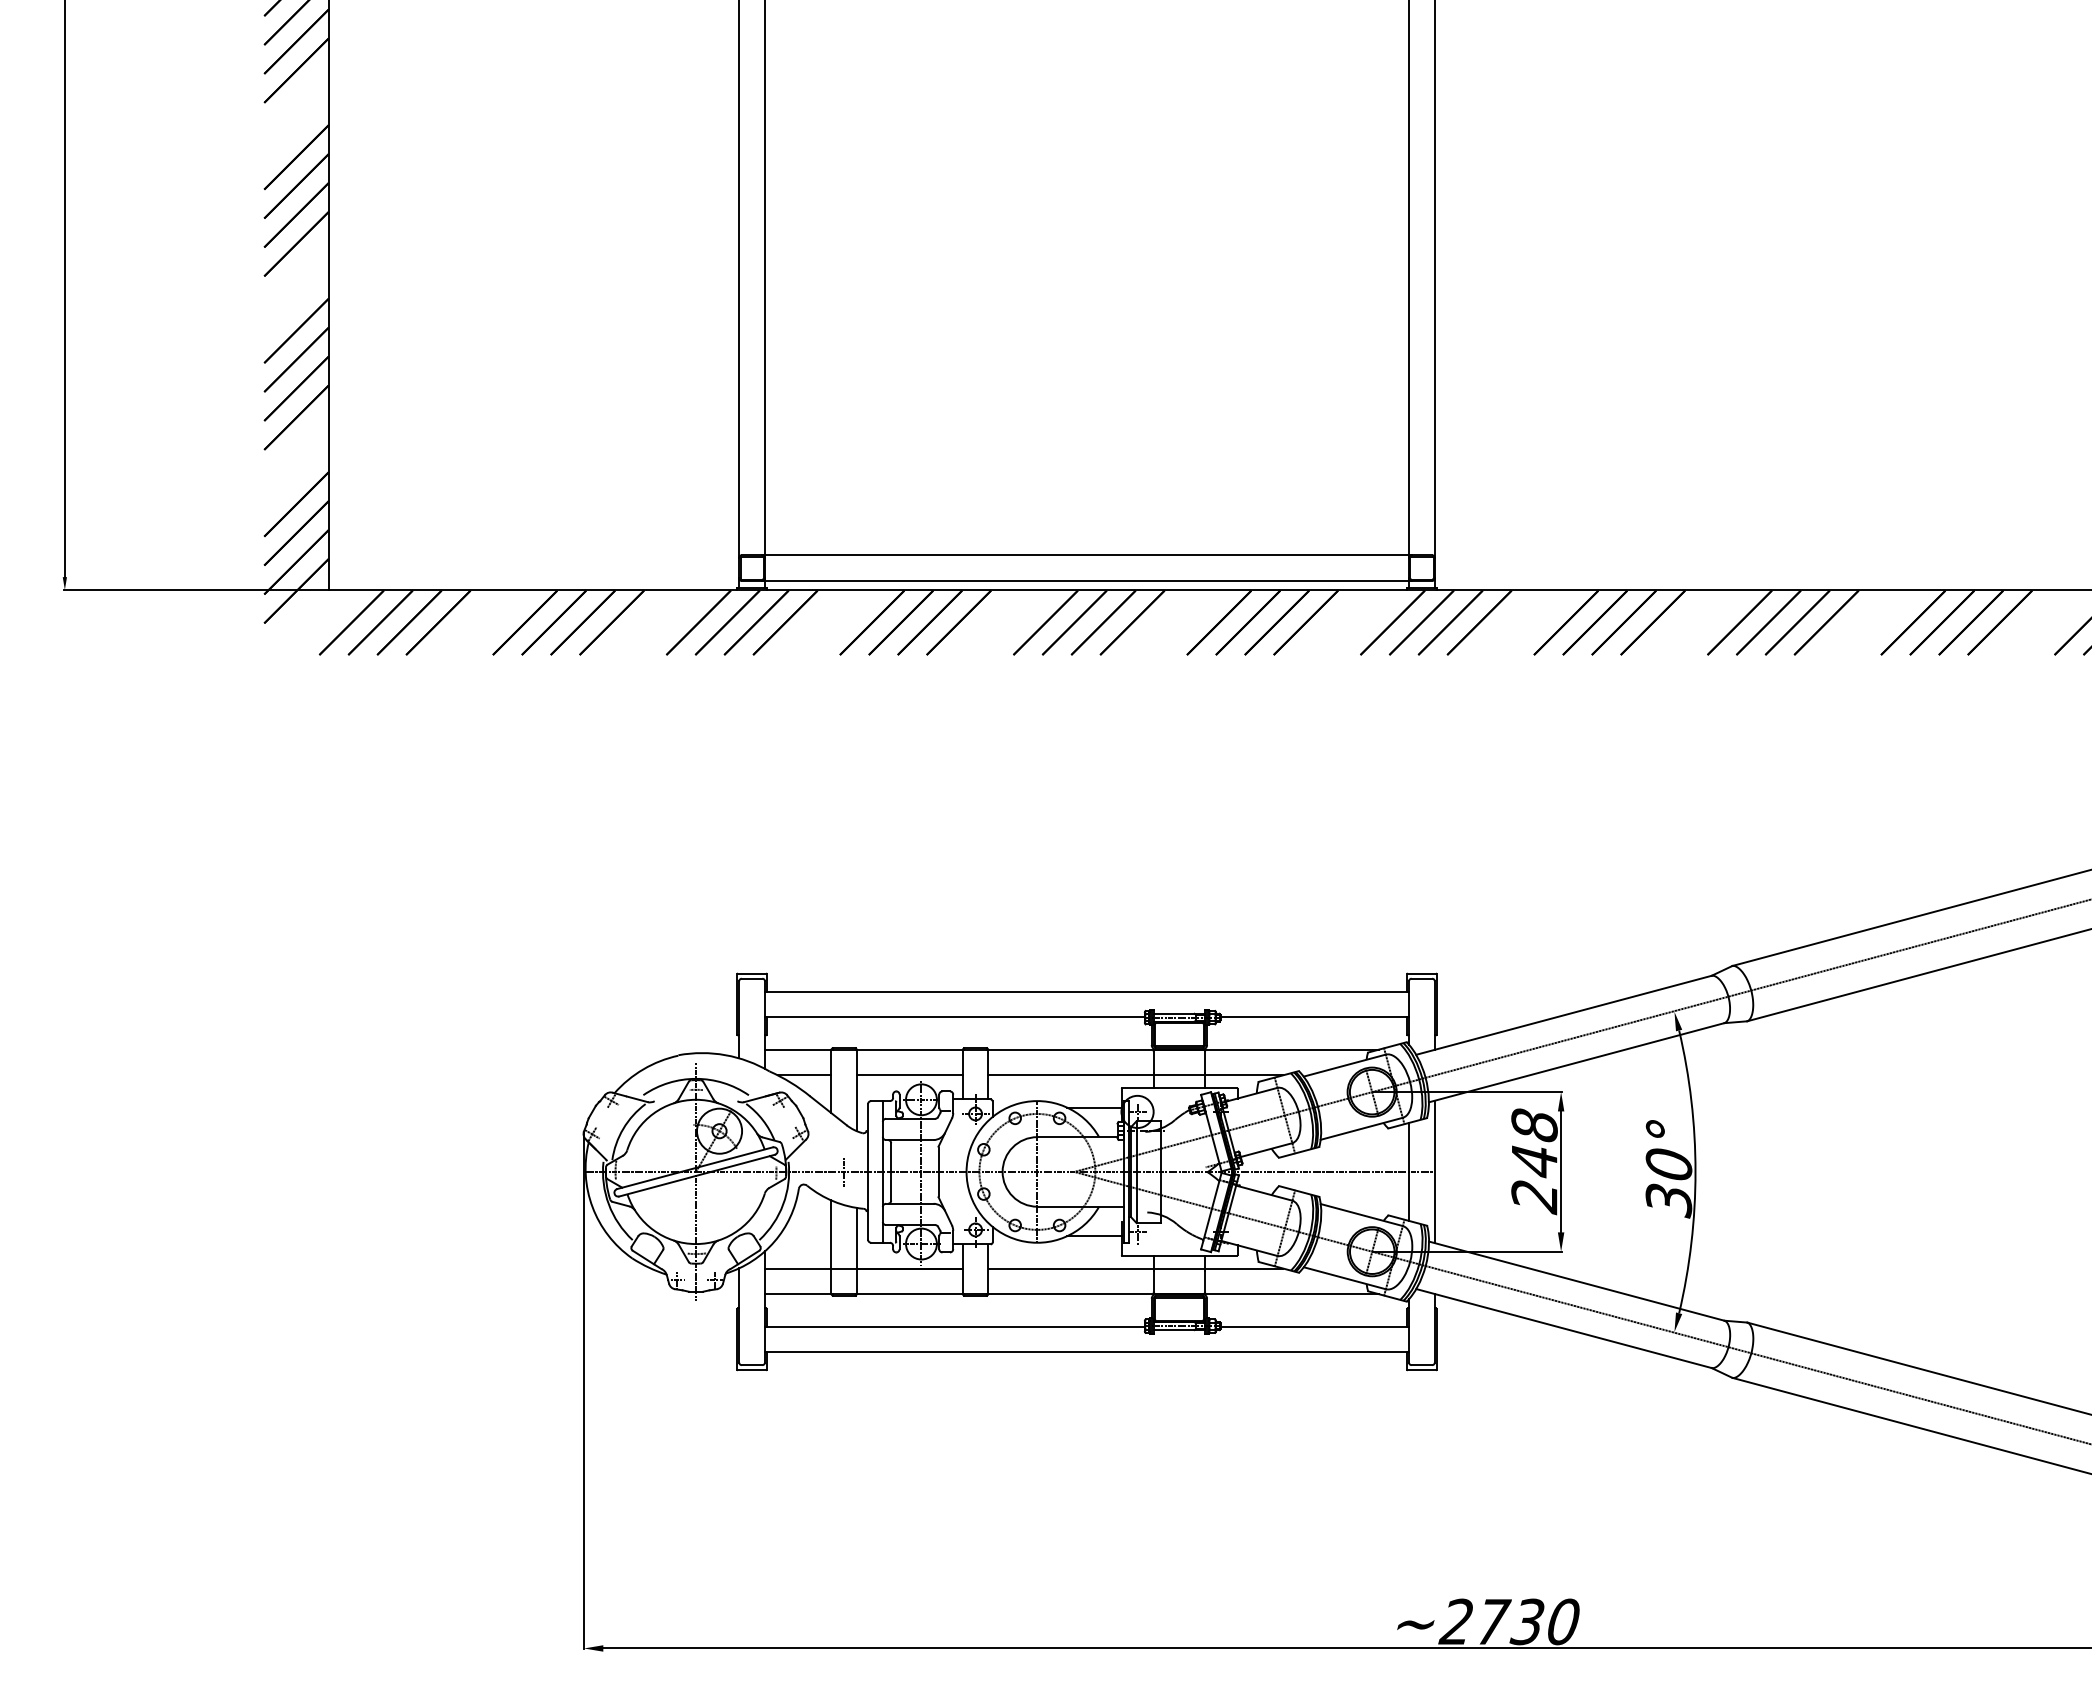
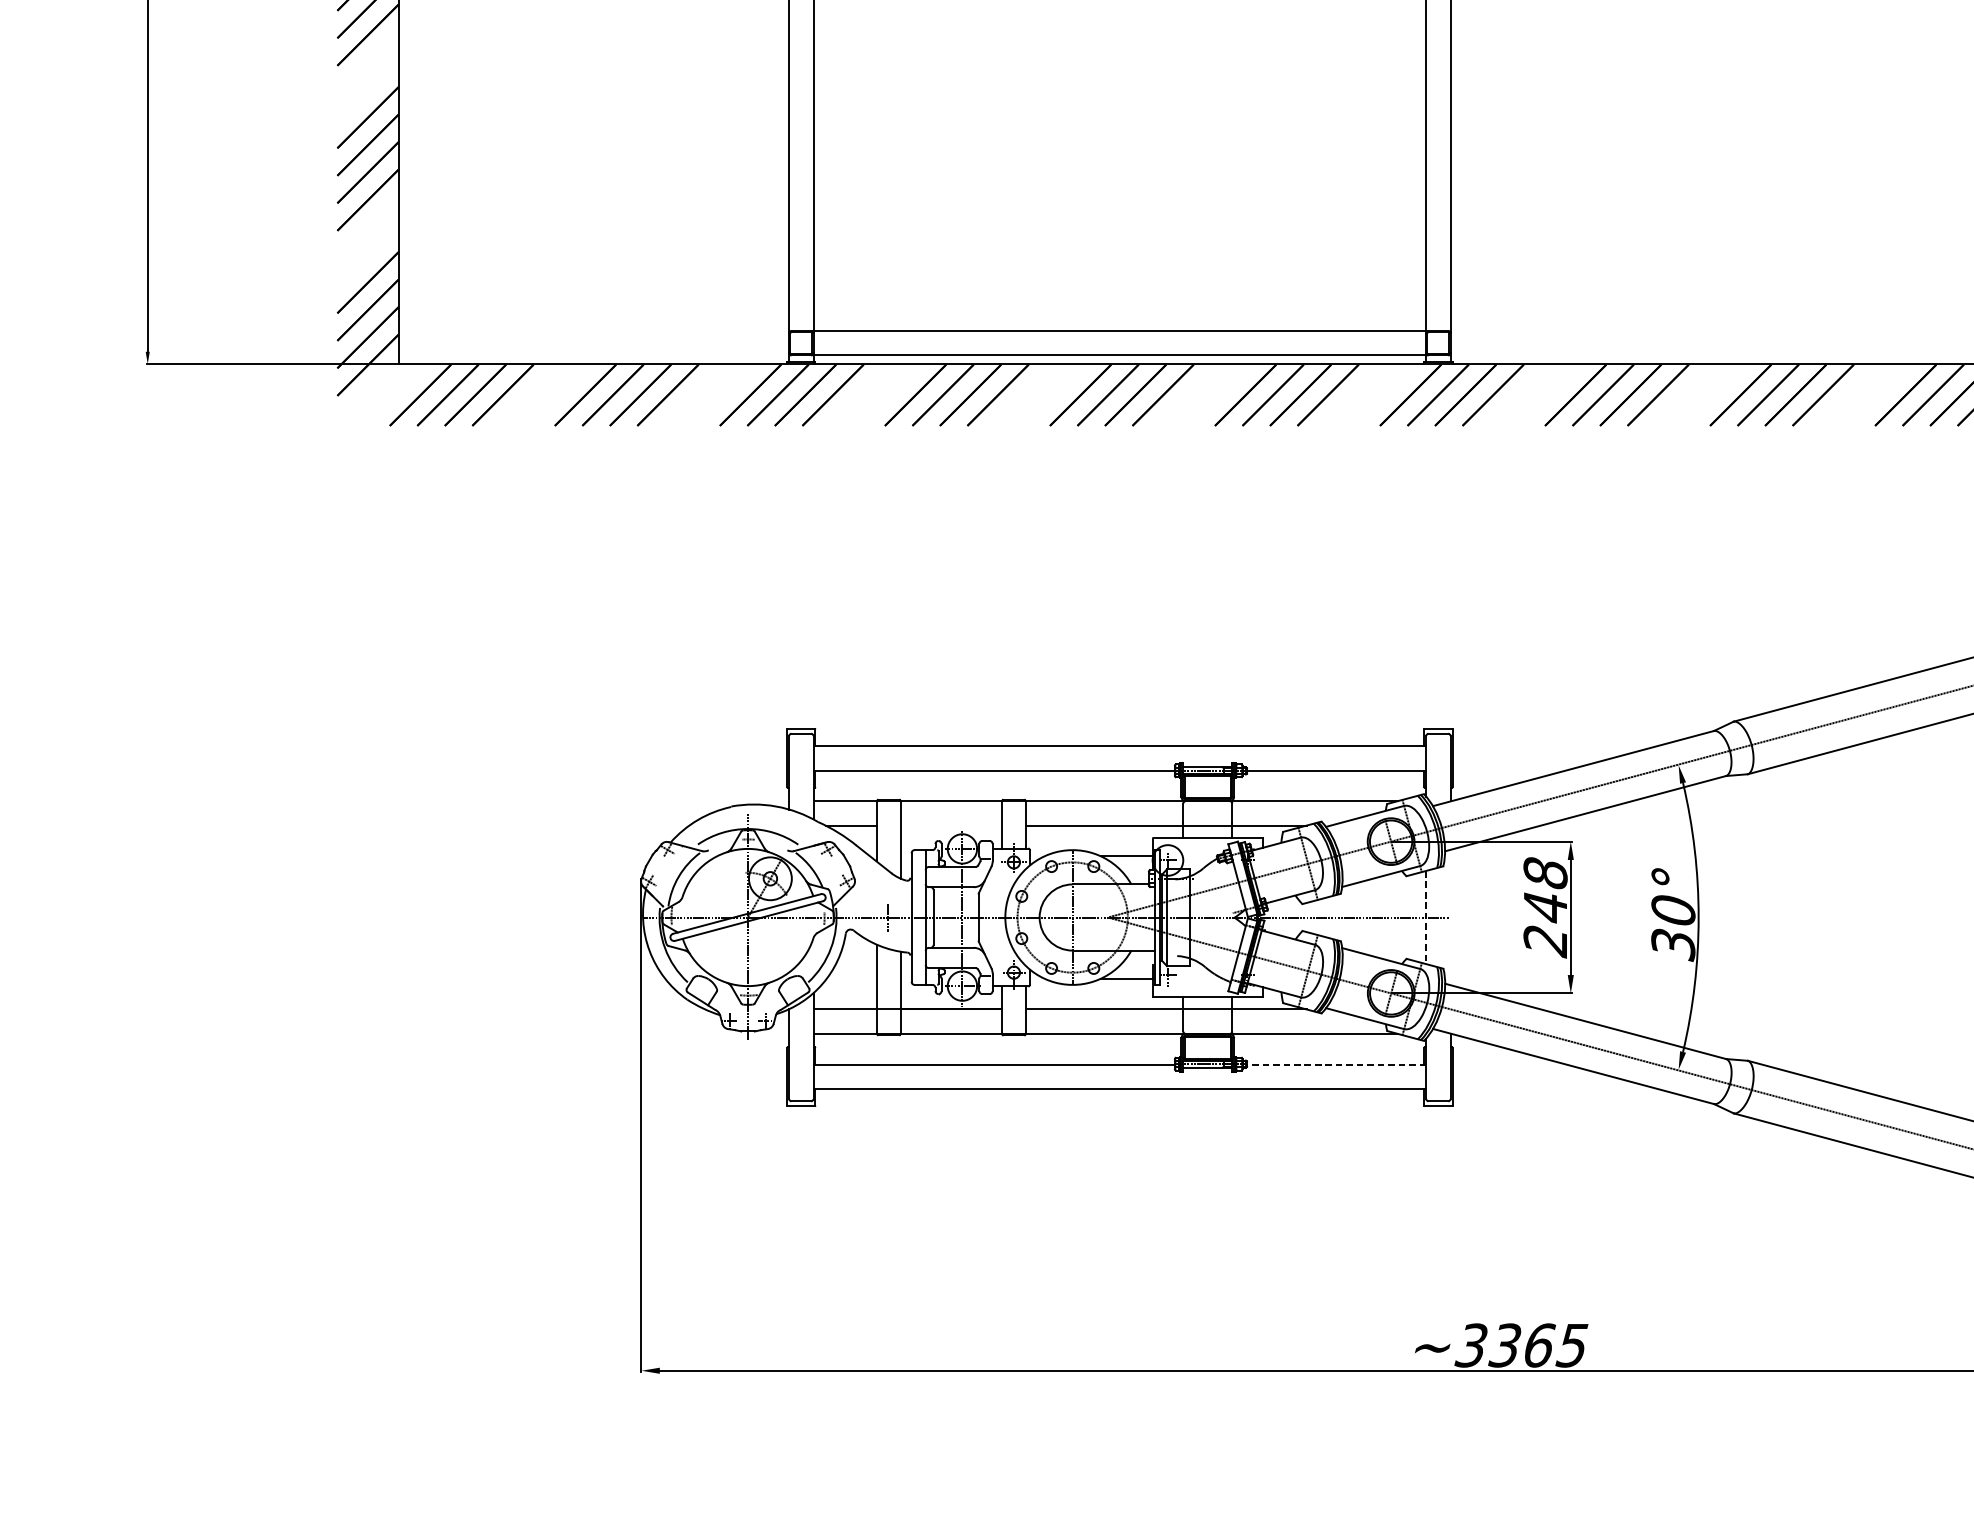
line: (909, 1075) -> (951, 825), removed
line: (1409, 1171) -> (1426, 917), solid -> dashed
line: (1434, 1171) -> (1450, 917), removed
line: (1314, 1326) -> (1336, 1064), solid -> dashed
text: (1508, 1621) -> (1520, 1345), ~2730 -> ~3365

